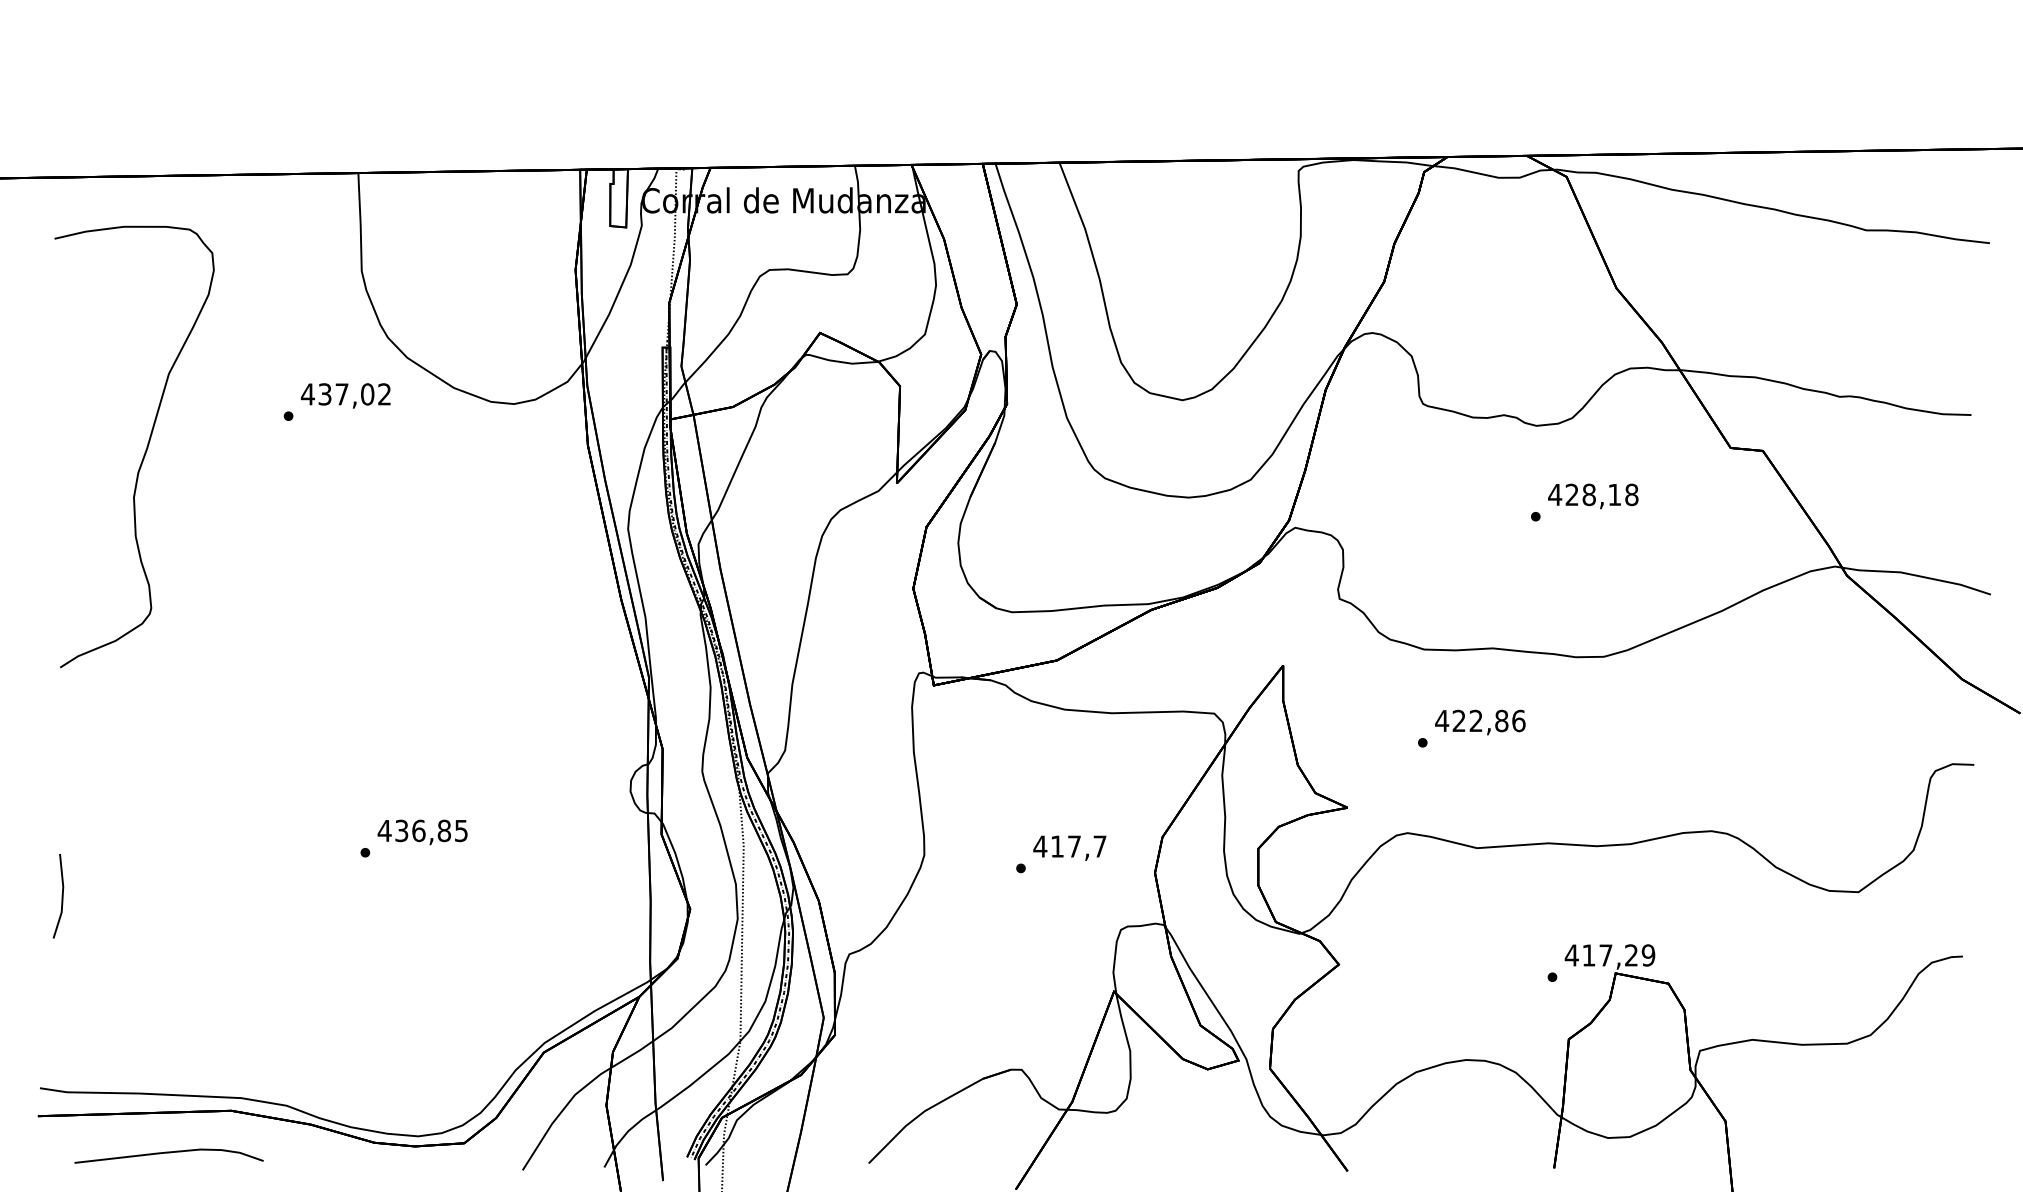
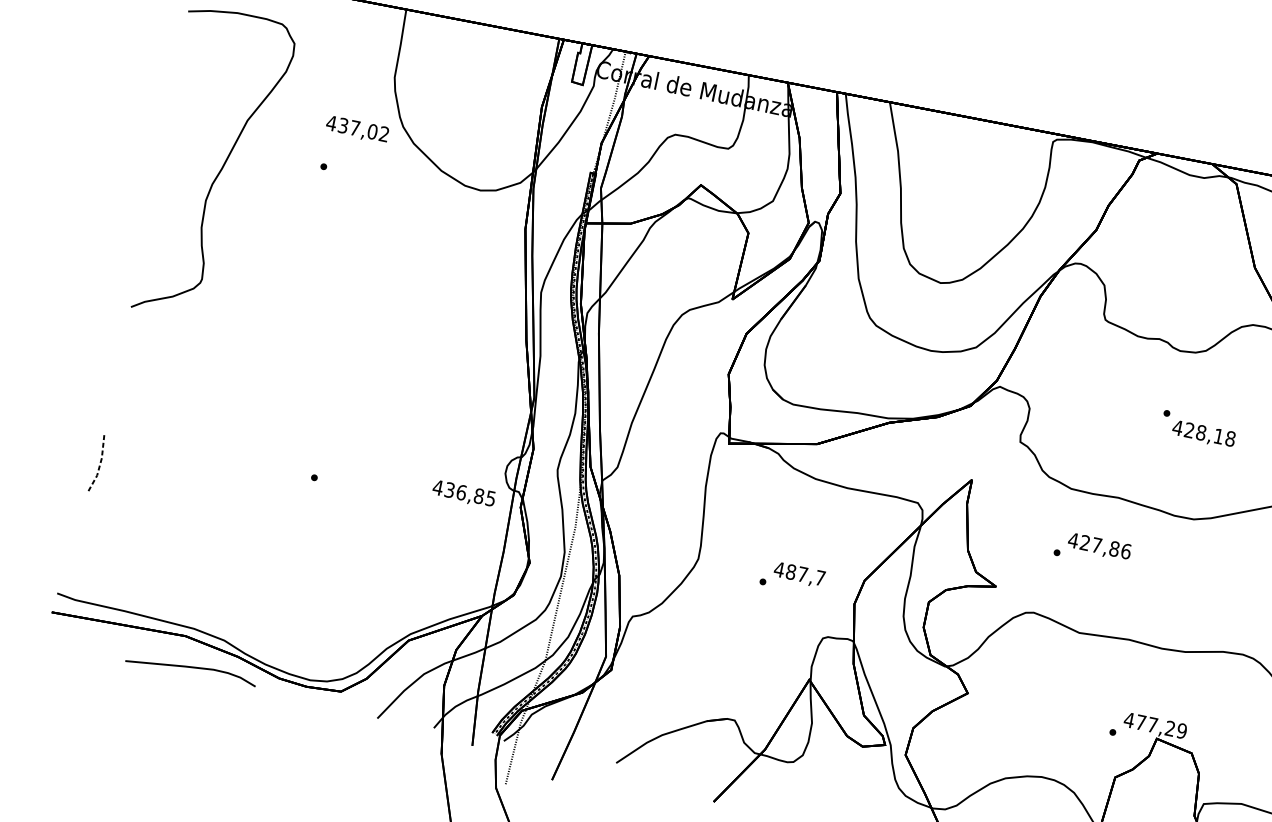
text: (345, 395) -> (357, 129), moved
text: (1593, 496) -> (1203, 434), moved
text: (1475, 720) -> (1096, 544), 422,86 -> 427,86
text: (422, 832) -> (463, 494), moved
text: (1057, 846) -> (791, 572), 417,7 -> 487,7
line: (62, 896) -> (99, 464), solid -> dashed
text: (1588, 955) -> (1140, 722), 417,29 -> 477,29
curve: (168, 1153) -> (191, 667), moved

